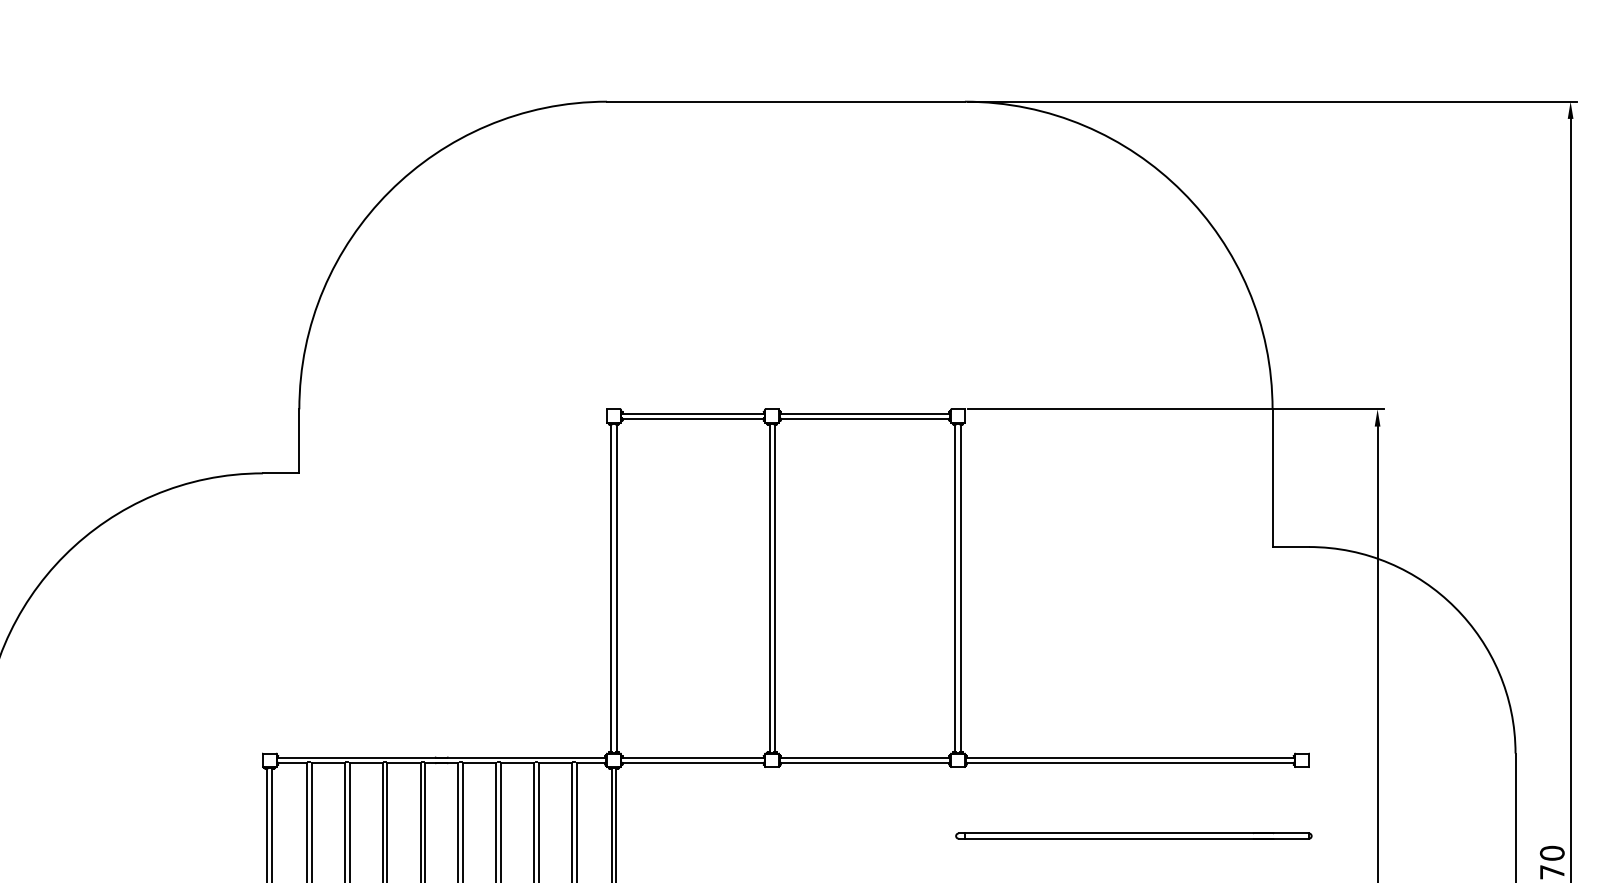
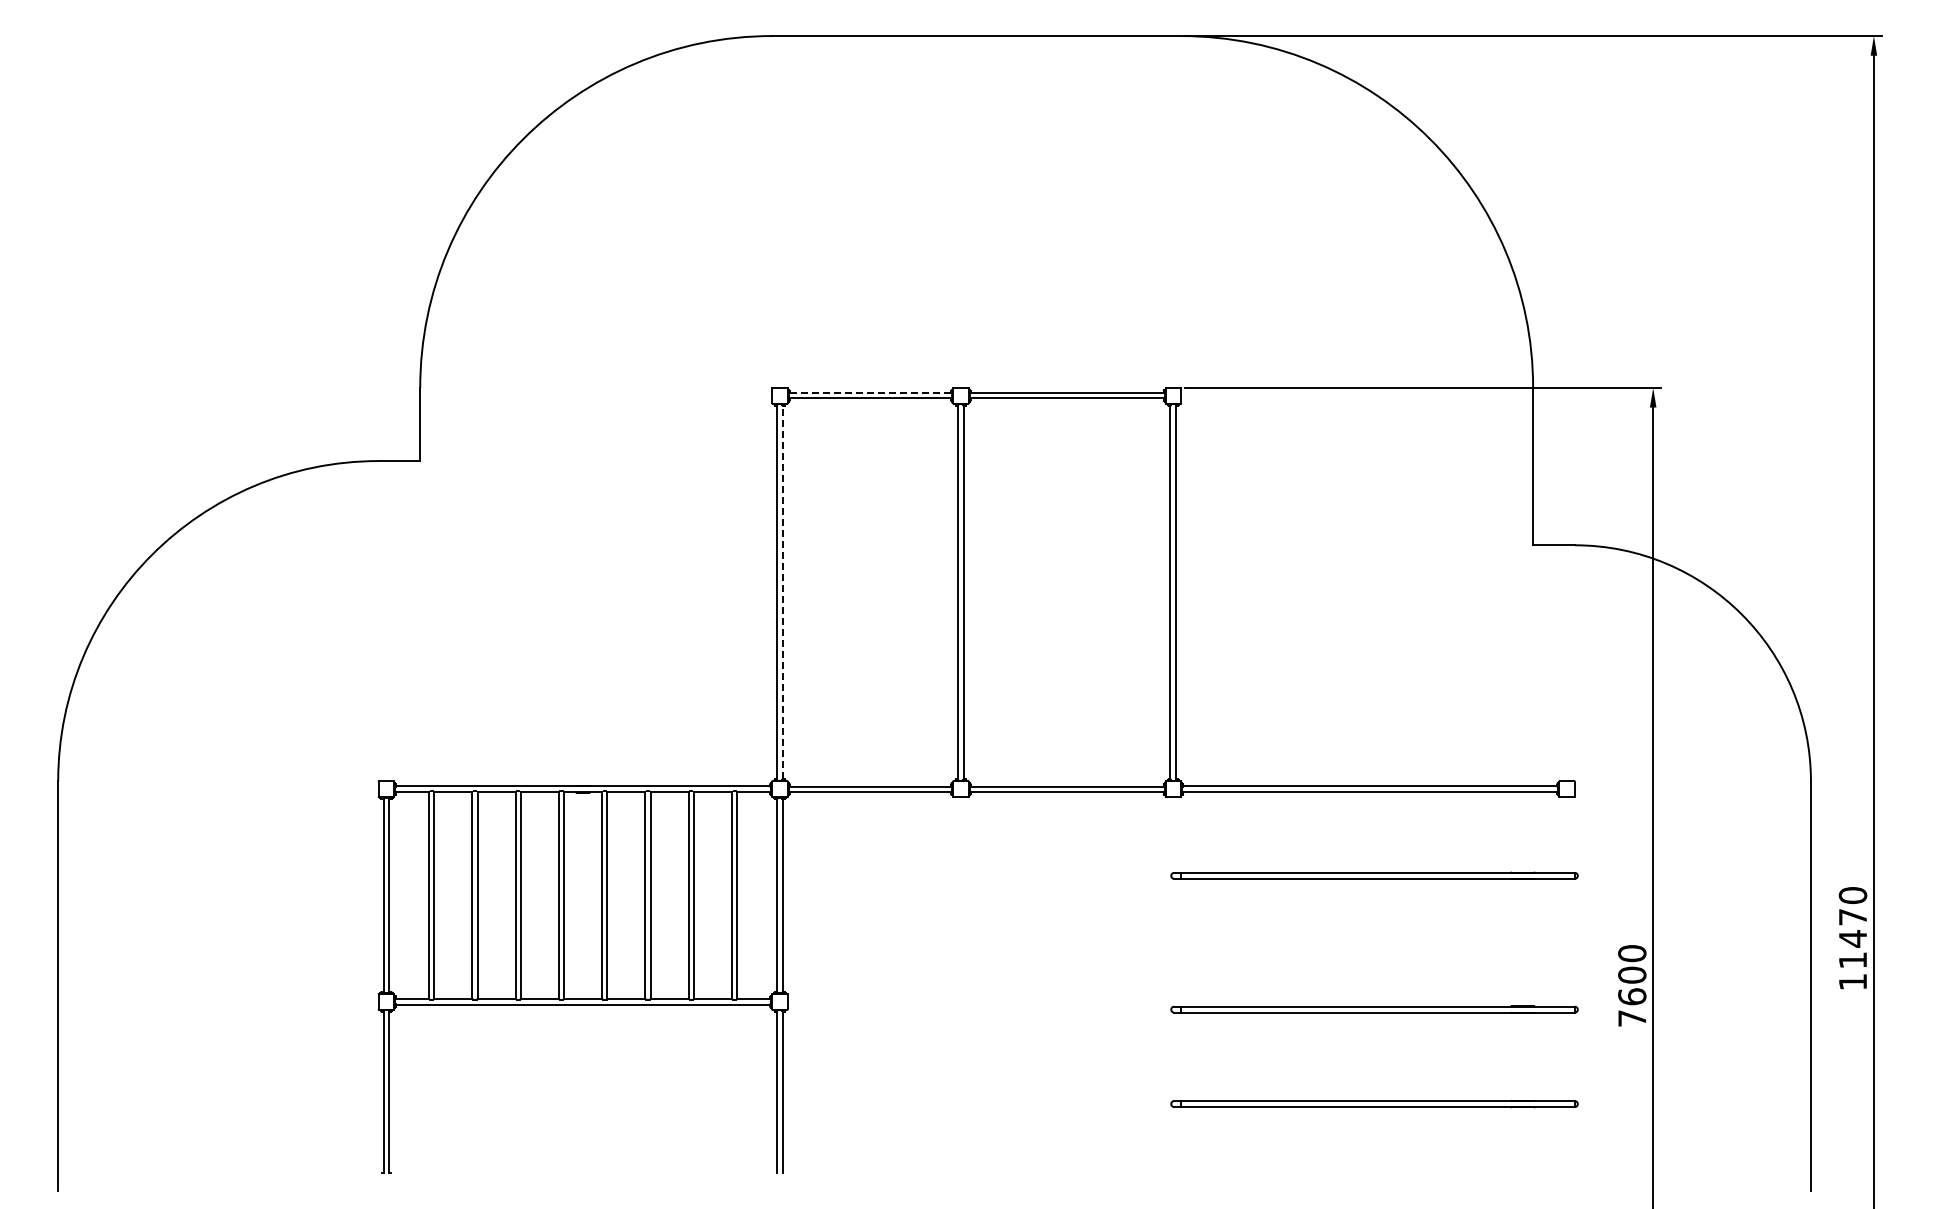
line: (693, 414) -> (870, 393), solid -> dashed
line: (616, 588) -> (782, 592), solid -> dashed

